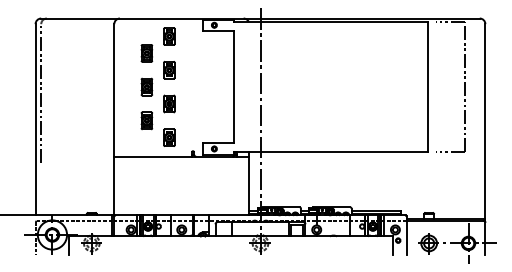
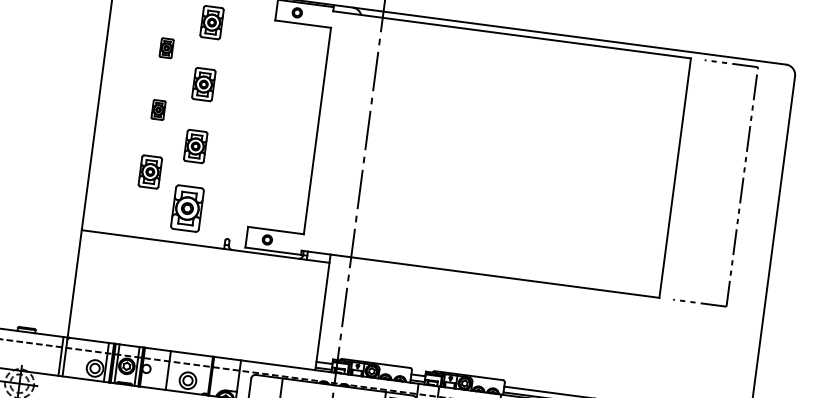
part: (146, 53) -> (165, 48), size x0.6
part: (146, 86) -> (157, 108), size x0.6
part: (169, 137) -> (187, 208), size x1.4

